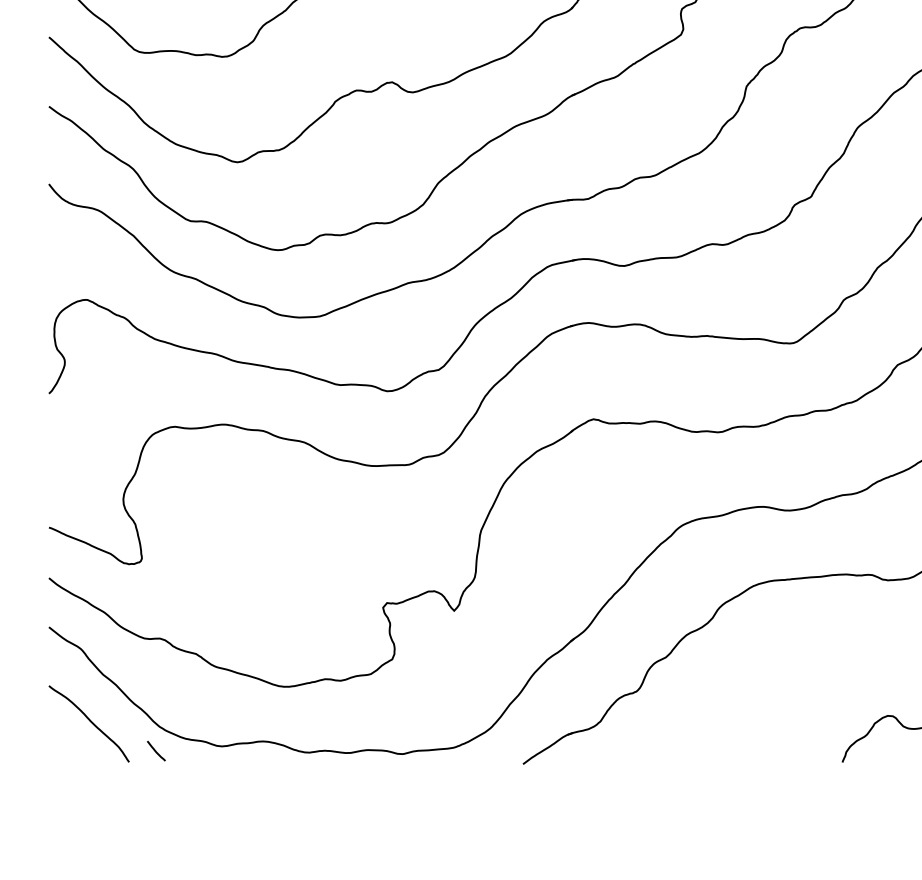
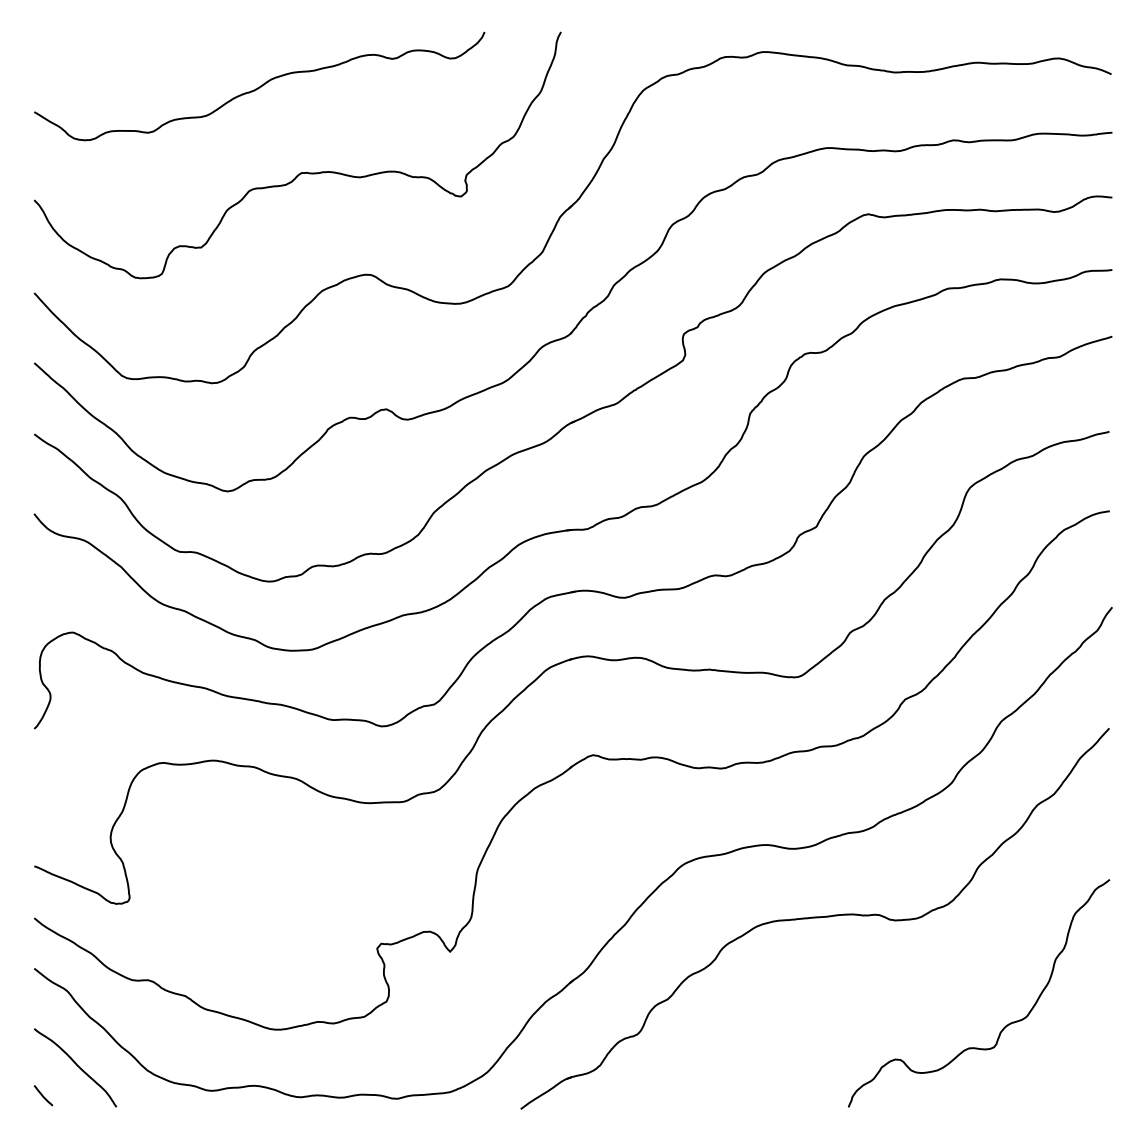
line: (156, 750) -> (43, 1095), moved

